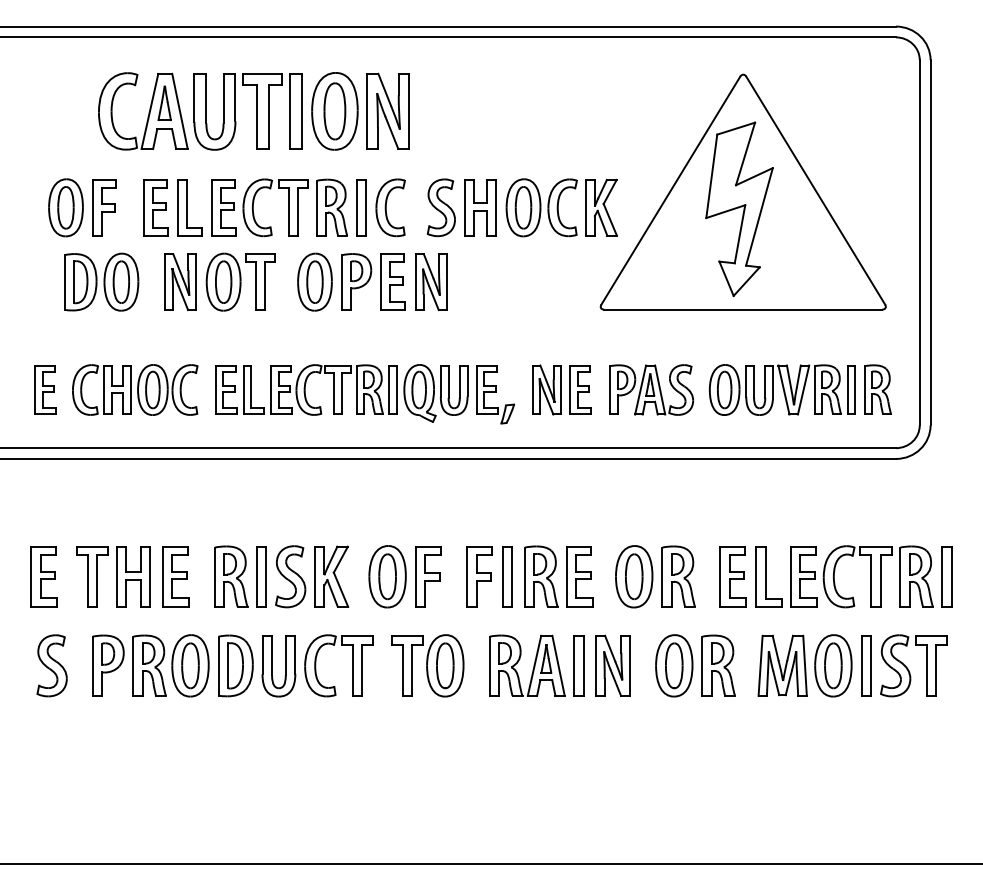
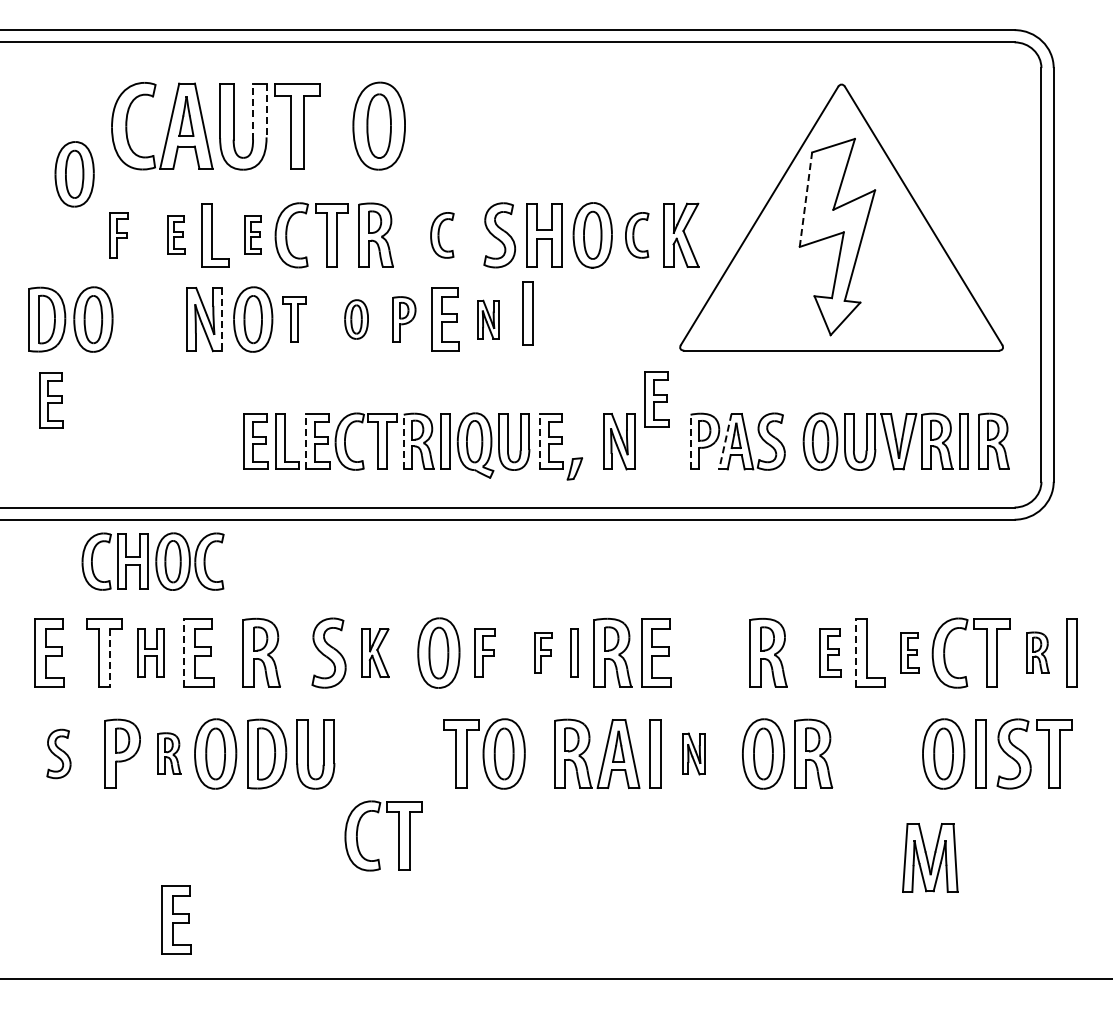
line: (235, 97) -> (266, 110), solid -> dashed
line: (223, 98) -> (253, 111), solid -> dashed
part: (388, 110) -> (439, 125), removed
part: (296, 111) -> (335, 126), removed
line: (711, 176) -> (805, 199), solid -> dashed
part: (65, 207) -> (74, 174), moved
part: (104, 207) -> (118, 235), size x0.7
part: (155, 207) -> (176, 235), size x0.6
part: (223, 207) -> (253, 235), size x0.6
part: (360, 207) -> (527, 313), moved
part: (390, 207) -> (442, 235), size x0.7
part: (563, 207) -> (637, 235), size x0.7
part: (357, 281) -> (404, 318), size x0.7
part: (101, 282) -> (70, 319), moved
line: (196, 282) -> (222, 319), solid -> dashed
part: (260, 282) -> (294, 319), size x0.7
part: (314, 282) -> (356, 319), size x0.6
part: (431, 282) -> (488, 319), size x0.6
part: (45, 389) -> (51, 400), moved
part: (134, 389) -> (152, 561), moved
line: (270, 389) -> (306, 441), solid -> dashed
line: (356, 389) -> (403, 441), solid -> dashed
line: (476, 389) -> (539, 441), solid -> dashed
part: (579, 389) -> (656, 399), moved
line: (609, 389) -> (690, 441), solid -> dashed
line: (640, 390) -> (725, 442), solid -> dashed
part: (132, 576) -> (150, 652), size x0.7
line: (162, 576) -> (184, 652), solid -> dashed
part: (261, 576) -> (295, 652), removed
part: (427, 576) -> (484, 652), size x0.7
part: (479, 576) -> (542, 652), size x0.6
part: (507, 576) -> (574, 652), size x0.7
part: (633, 576) -> (717, 652), removed
part: (733, 576) -> (830, 652), size x0.7
line: (756, 576) -> (856, 652), solid -> dashed
part: (803, 576) -> (909, 652), size x0.6
part: (916, 576) -> (1037, 652), size x0.6
part: (331, 577) -> (375, 653), size x0.7
line: (97, 581) -> (110, 658), solid -> dashed
part: (51, 665) -> (58, 753), size x0.7
part: (149, 665) -> (169, 753), size x0.6
part: (351, 665) -> (398, 835), moved
part: (612, 665) -> (693, 753), size x0.6
part: (782, 665) -> (930, 857), moved
part: (155, 811) -> (176, 919), added

